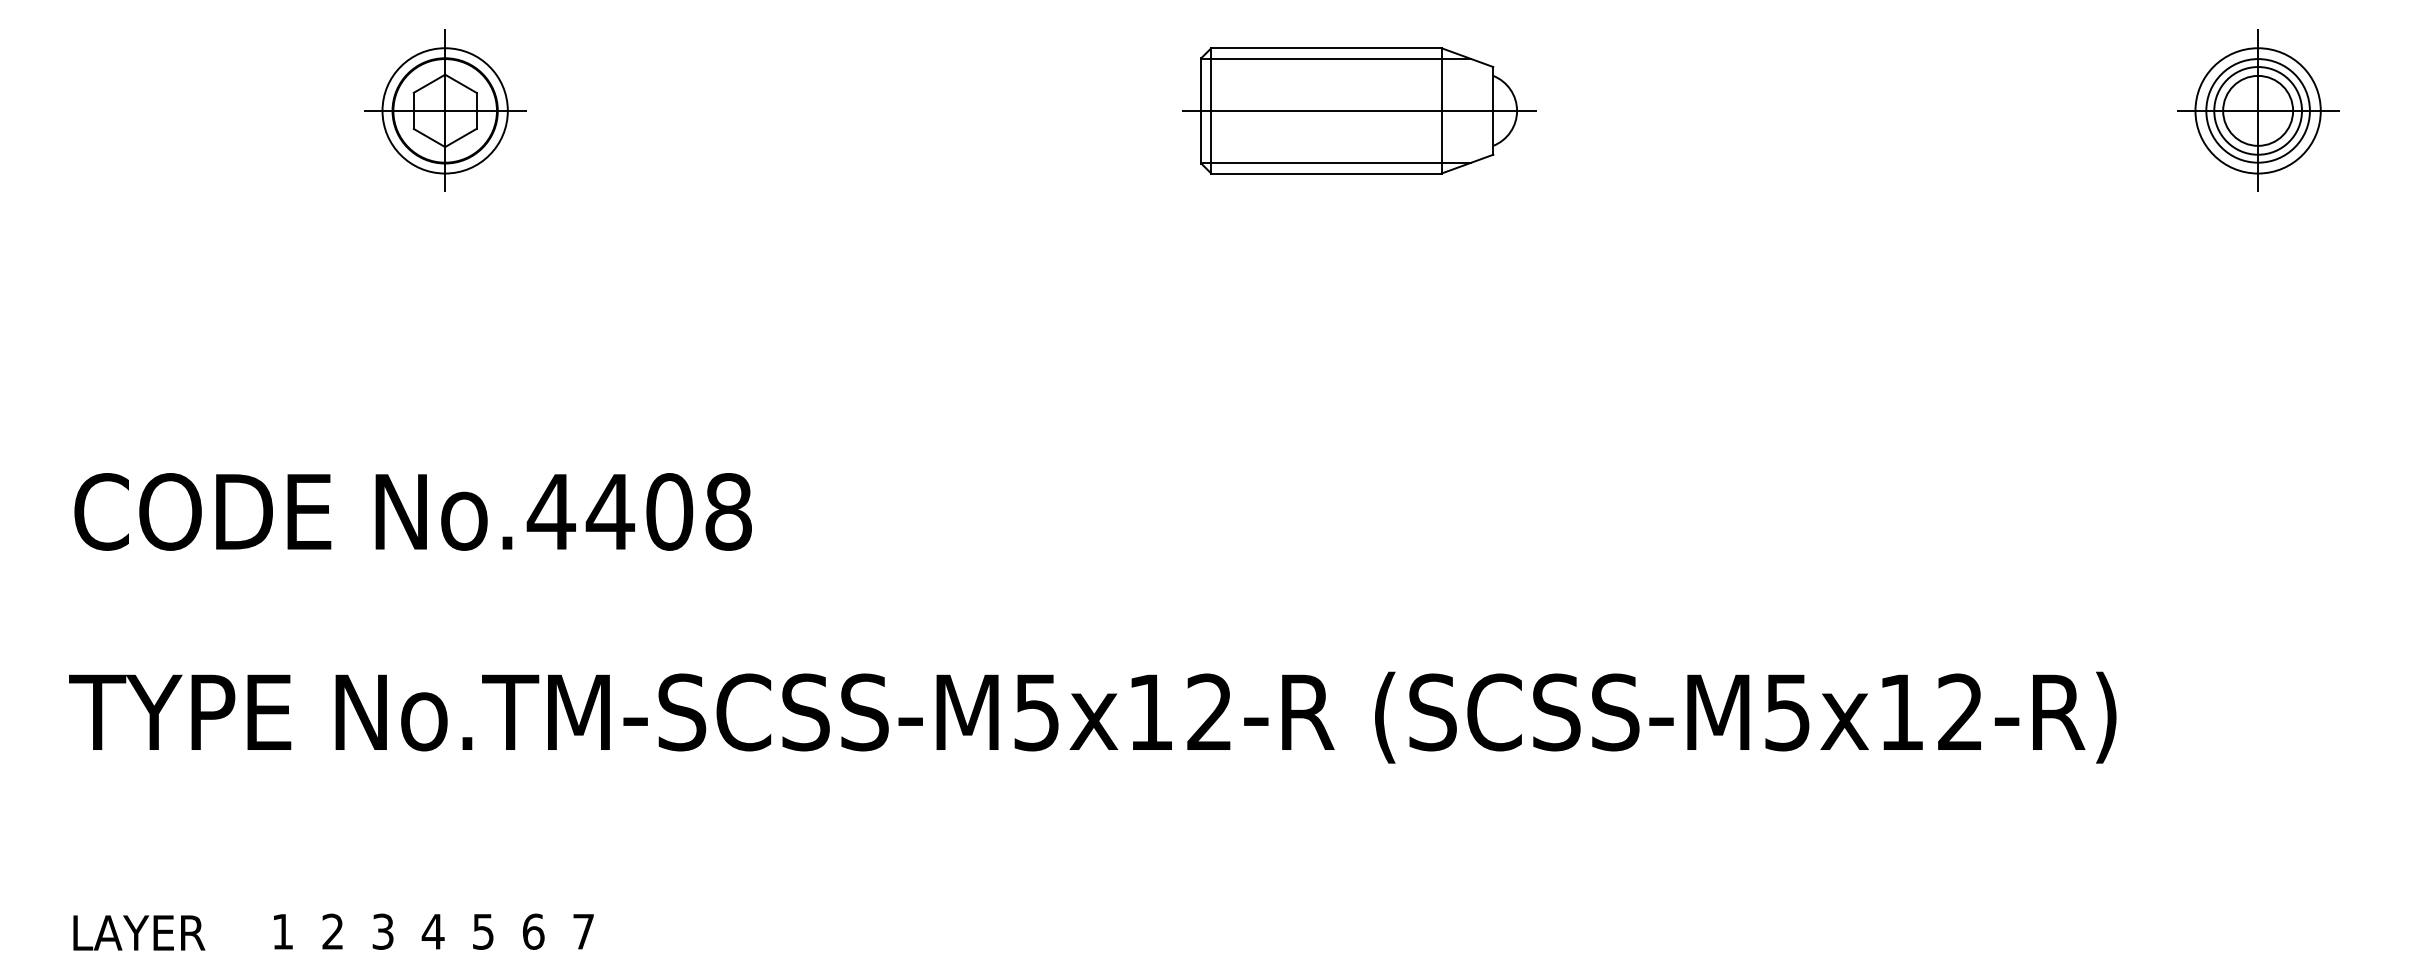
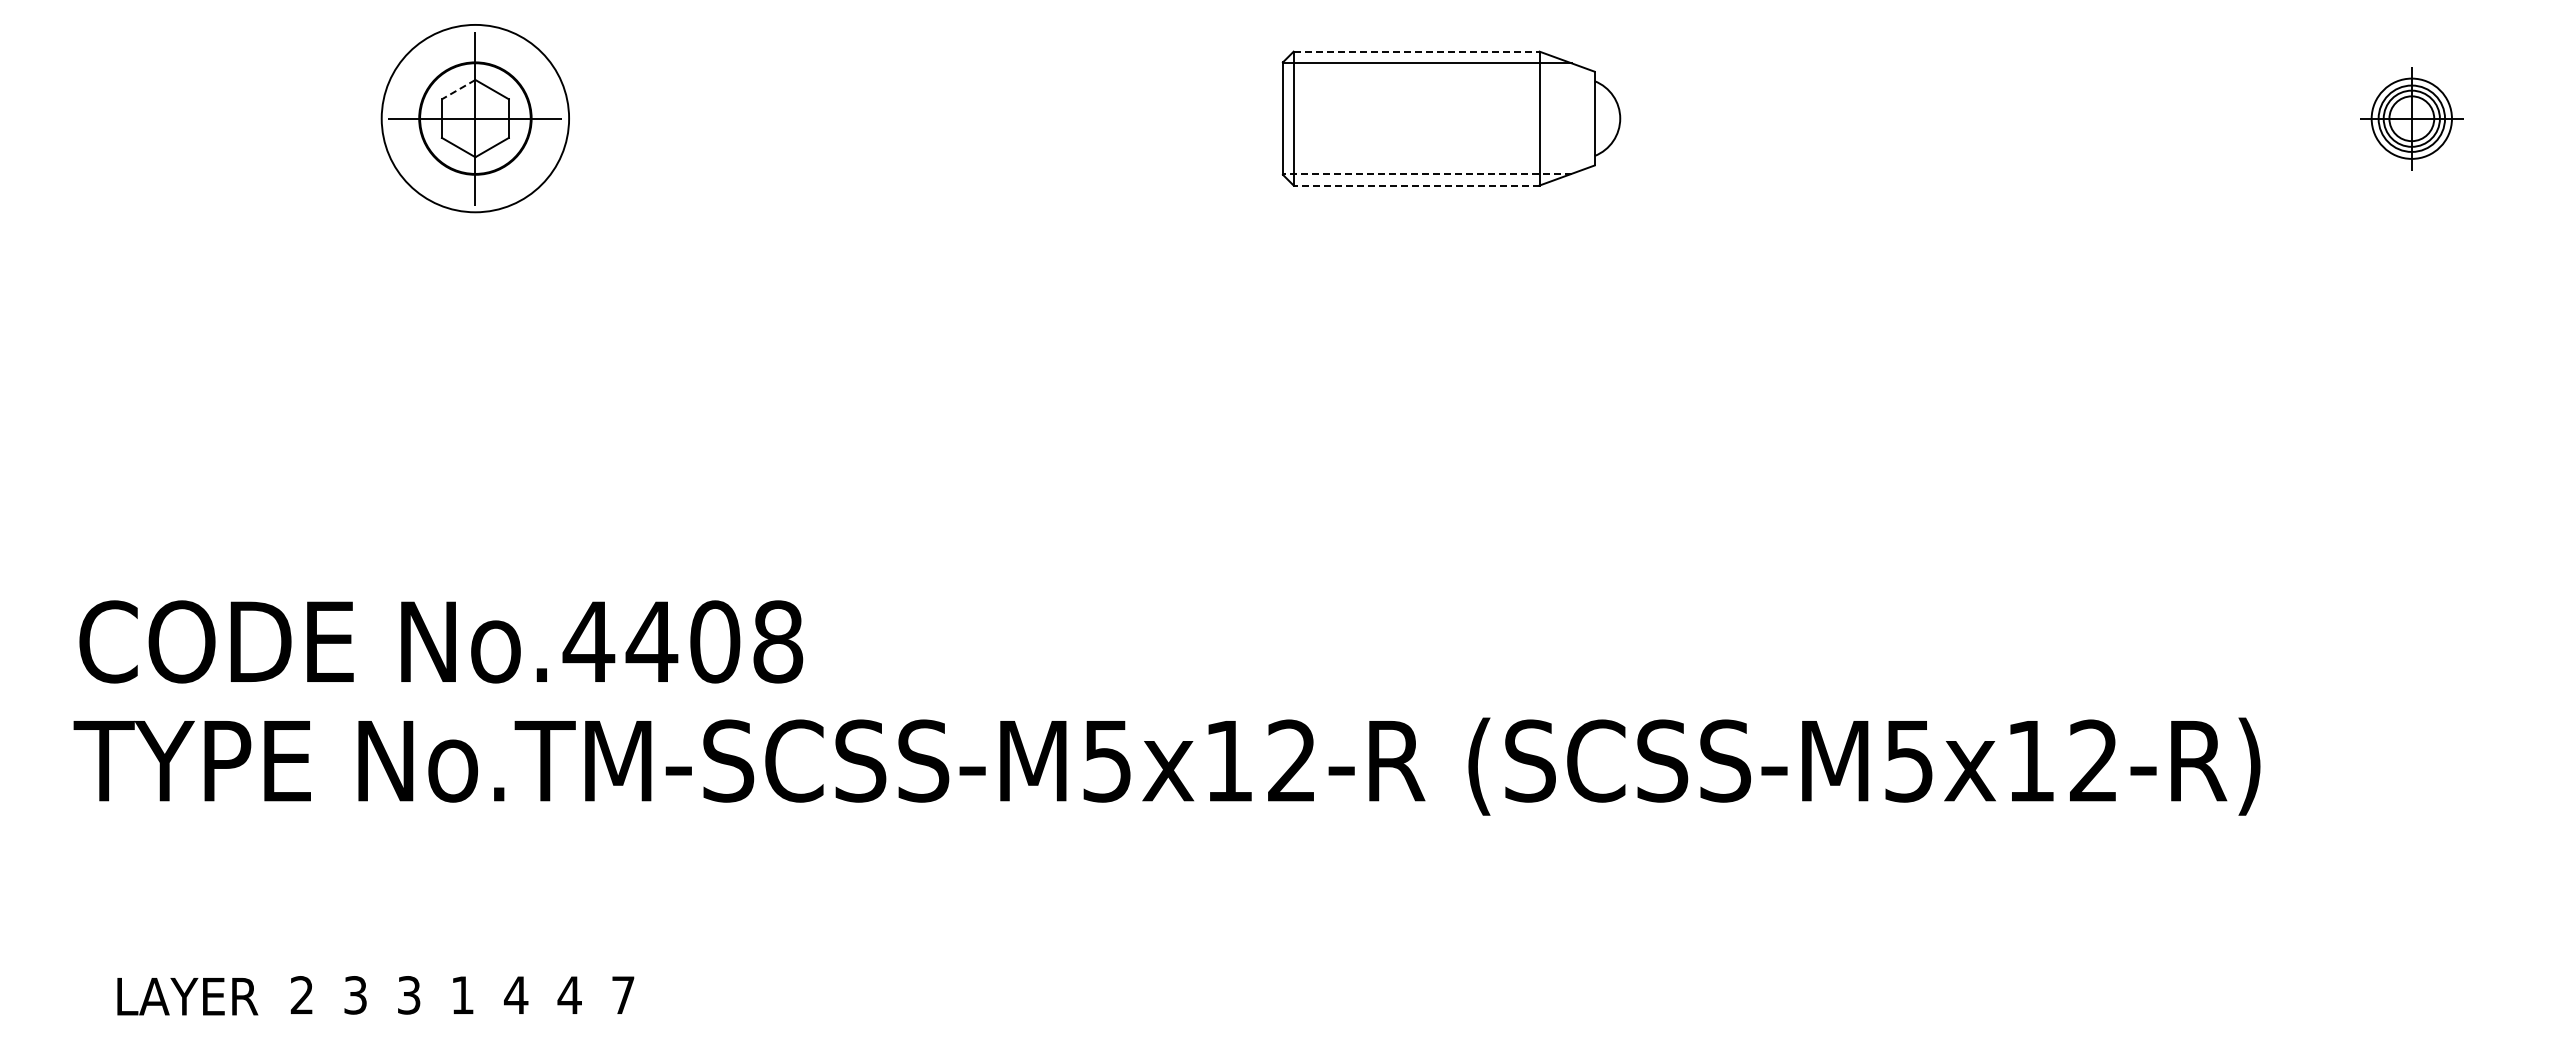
line: (1326, 48) -> (1416, 51), solid -> dashed
line: (429, 83) -> (458, 89), solid -> dashed
circle: (445, 110) -> (475, 118), size x1.4
line: (1359, 110) -> (1451, 118), removed
part: (2257, 110) -> (2411, 118), size x0.6
line: (1335, 162) -> (1426, 173), solid -> dashed
line: (1326, 173) -> (1416, 185), solid -> dashed
text: (413, 511) -> (441, 641), moved
text: (282, 930) -> (301, 994), 1 -> 2
text: (433, 930) -> (462, 994), 4 -> 1
text: (332, 931) -> (355, 995), 2 -> 3
text: (483, 931) -> (516, 995), 5 -> 4
text: (533, 931) -> (569, 995), 6 -> 4
text: (139, 932) -> (187, 996), moved

